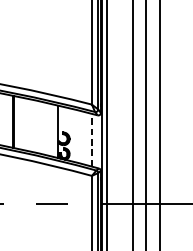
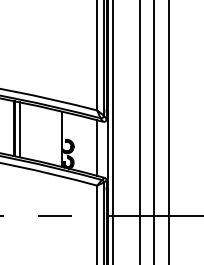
line: (18, 122) -> (19, 129), added
line: (91, 139) -> (96, 147), dashed -> solid

